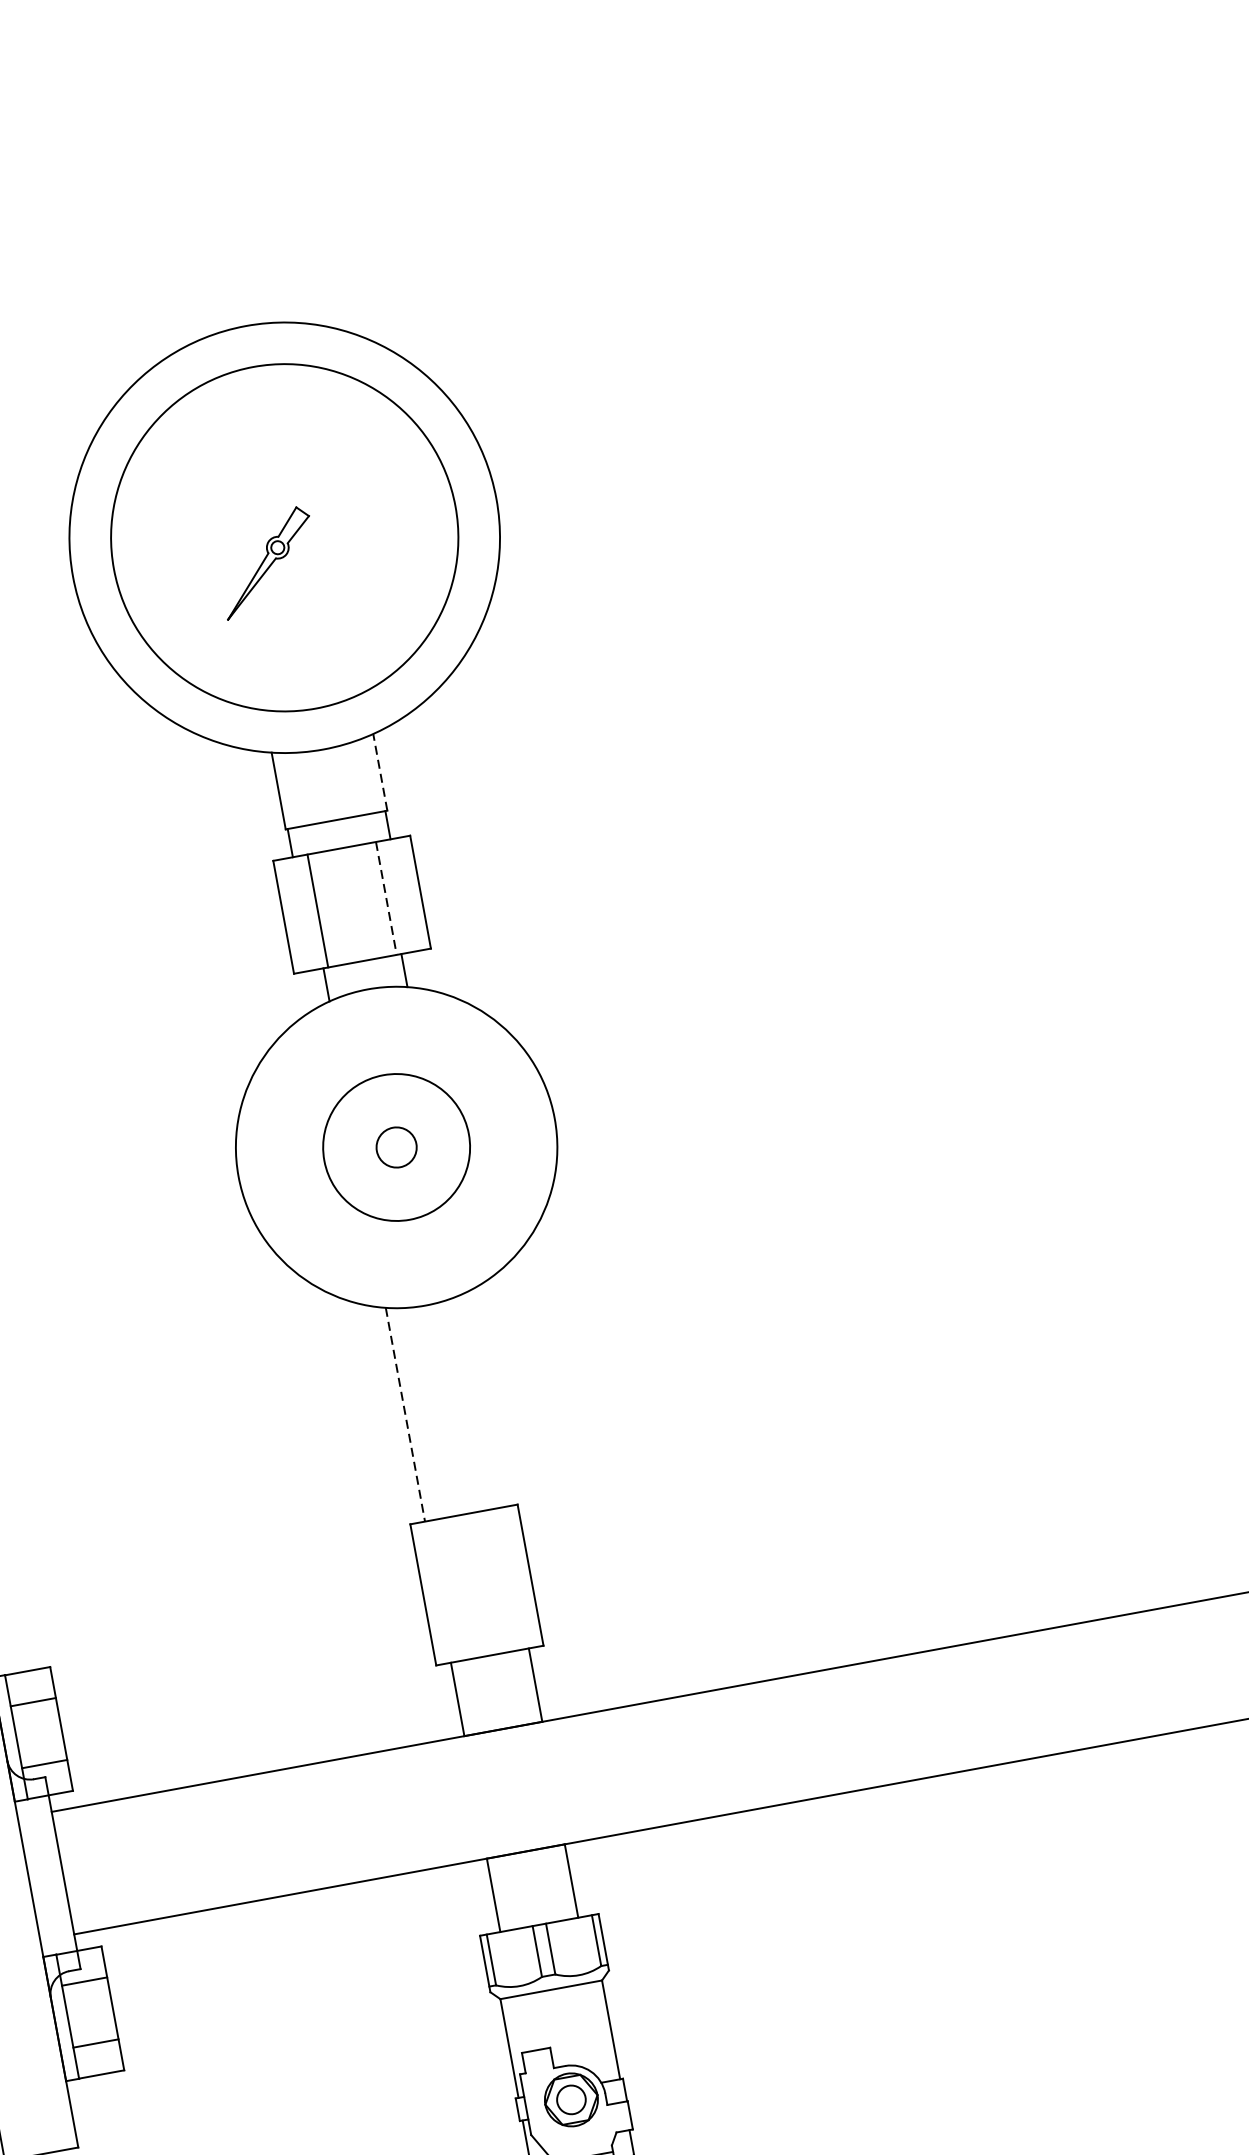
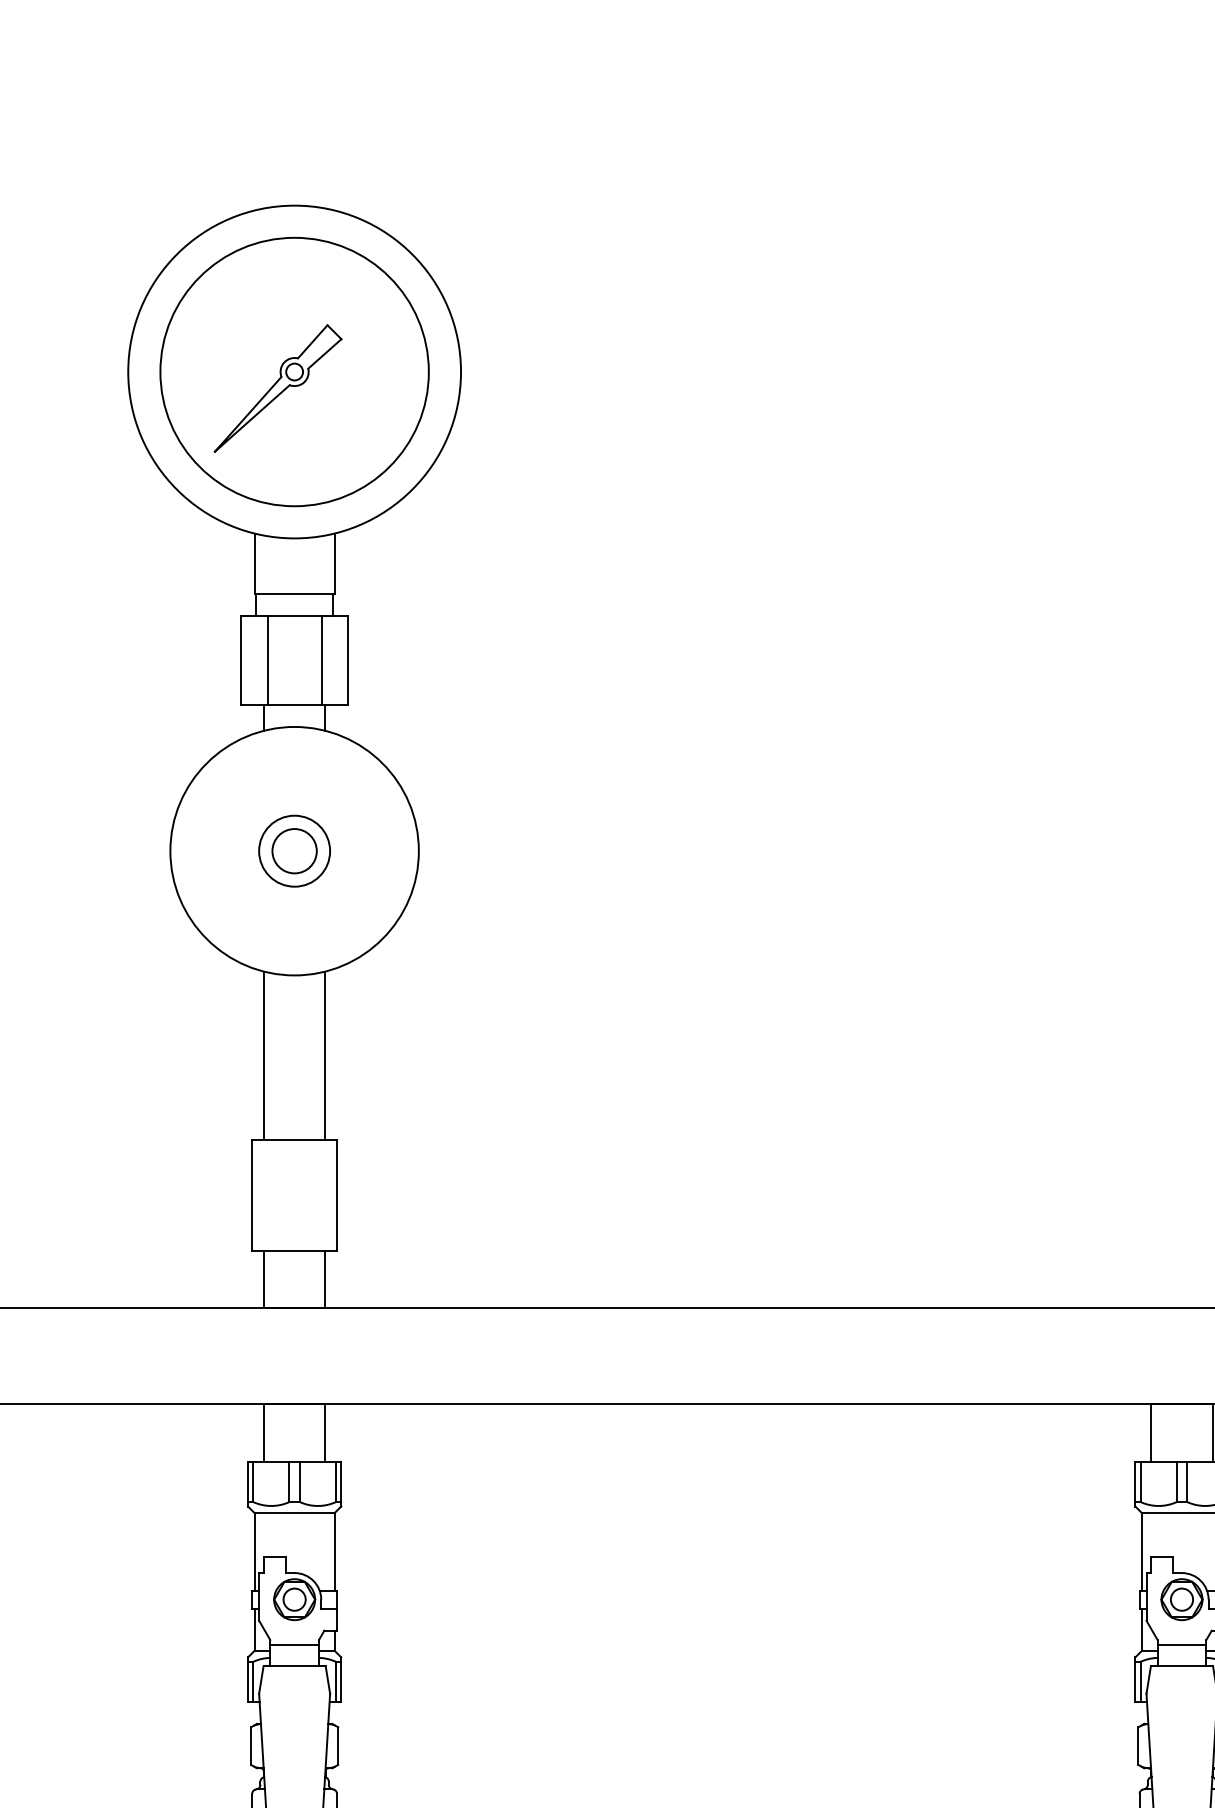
part: (266, 562) -> (277, 388), size x1.67
line: (380, 772) -> (334, 563), dashed -> solid
line: (386, 898) -> (321, 660), dashed -> solid
circle: (396, 1146) -> (294, 850), size x0.62
circle: (396, 1147) -> (294, 851), size x1.43
line: (483, 1400) -> (325, 1055), added
line: (406, 1414) -> (264, 1055), dashed -> solid

